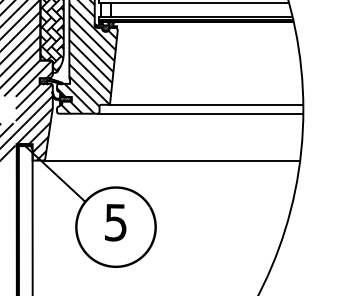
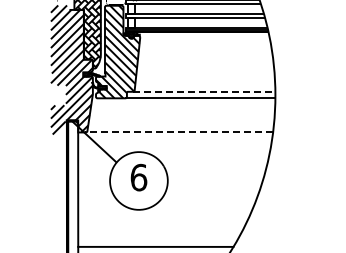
line: (206, 104) -> (204, 91), solid -> dashed
line: (170, 160) -> (178, 132), solid -> dashed
text: (115, 222) -> (138, 177), 5 -> 6

